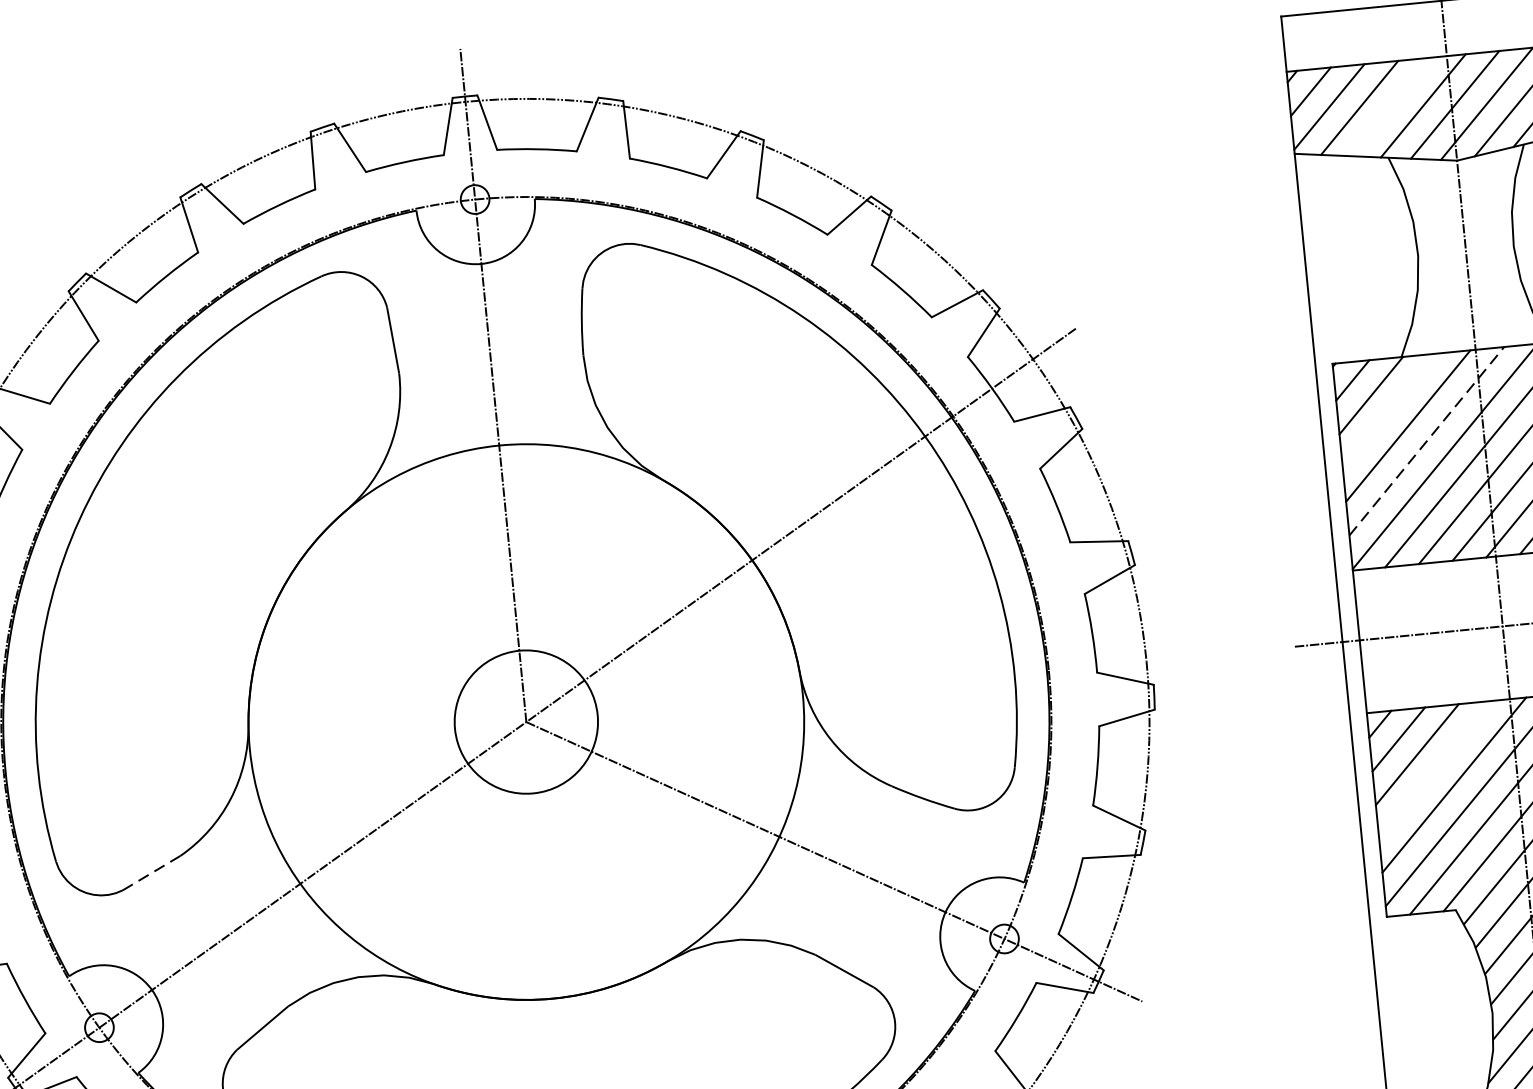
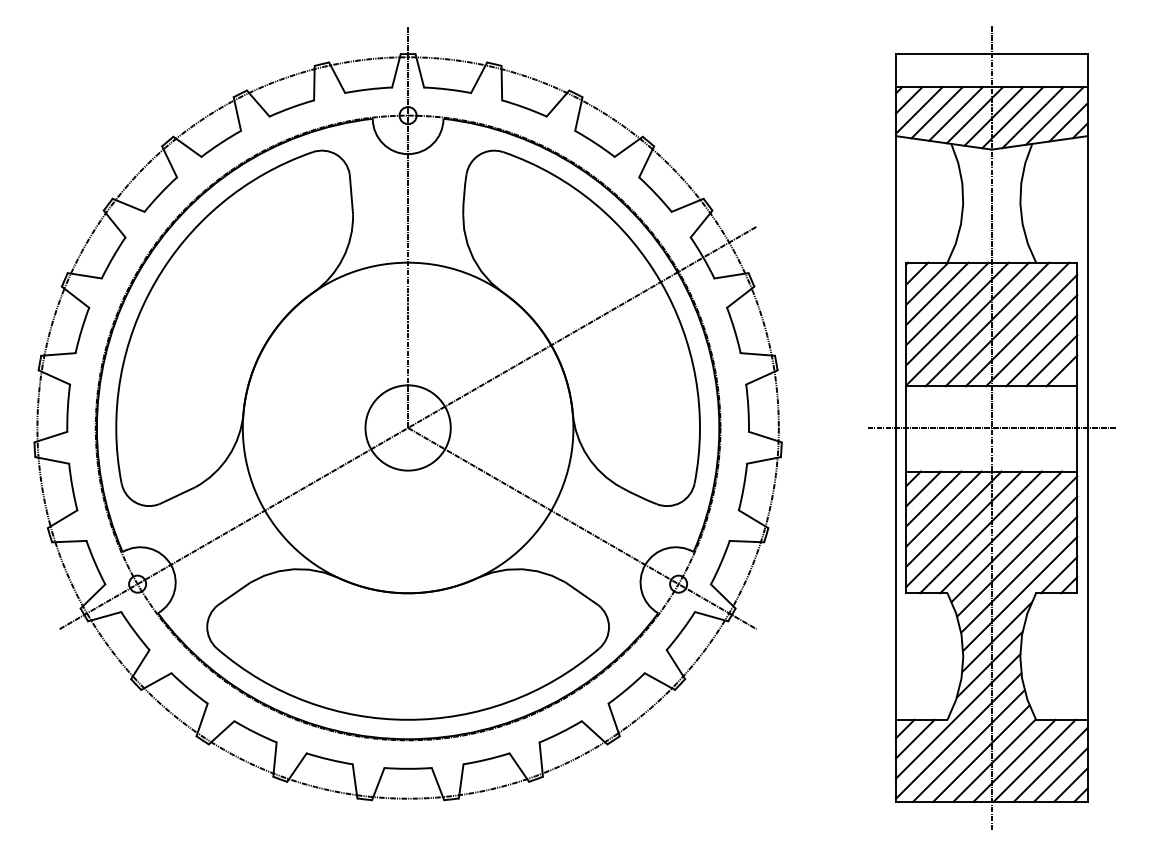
line: (1390, 106) -> (955, 113), added
line: (1389, 410) -> (937, 293), added
line: (1426, 440) -> (957, 313), dashed -> solid
line: (1435, 768) -> (943, 508), added
line: (151, 872) -> (177, 495), dashed -> solid

